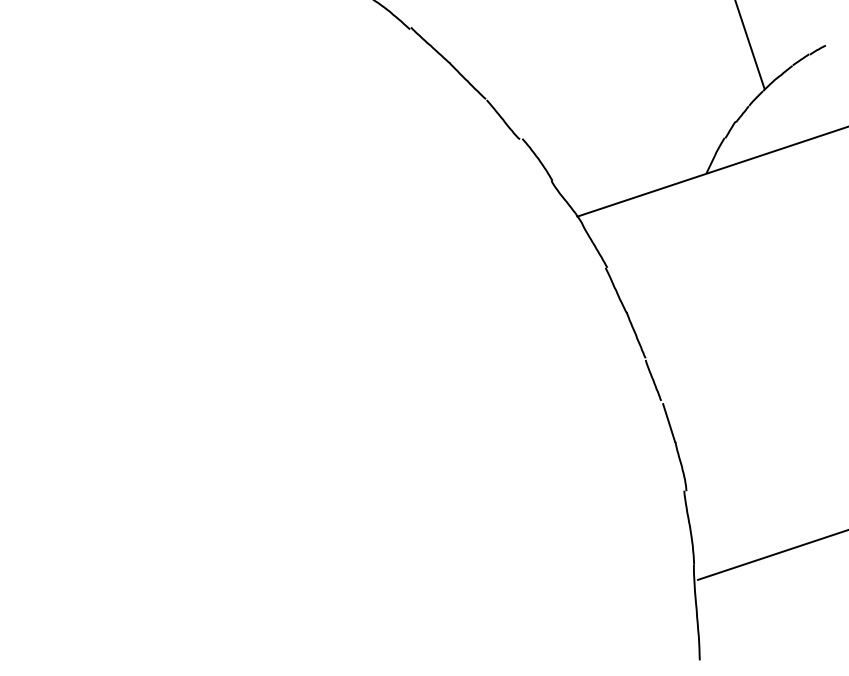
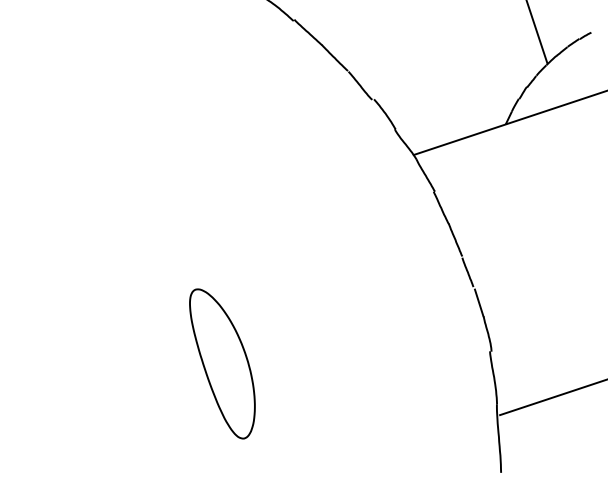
part: (310, 507) -> (222, 363), added

